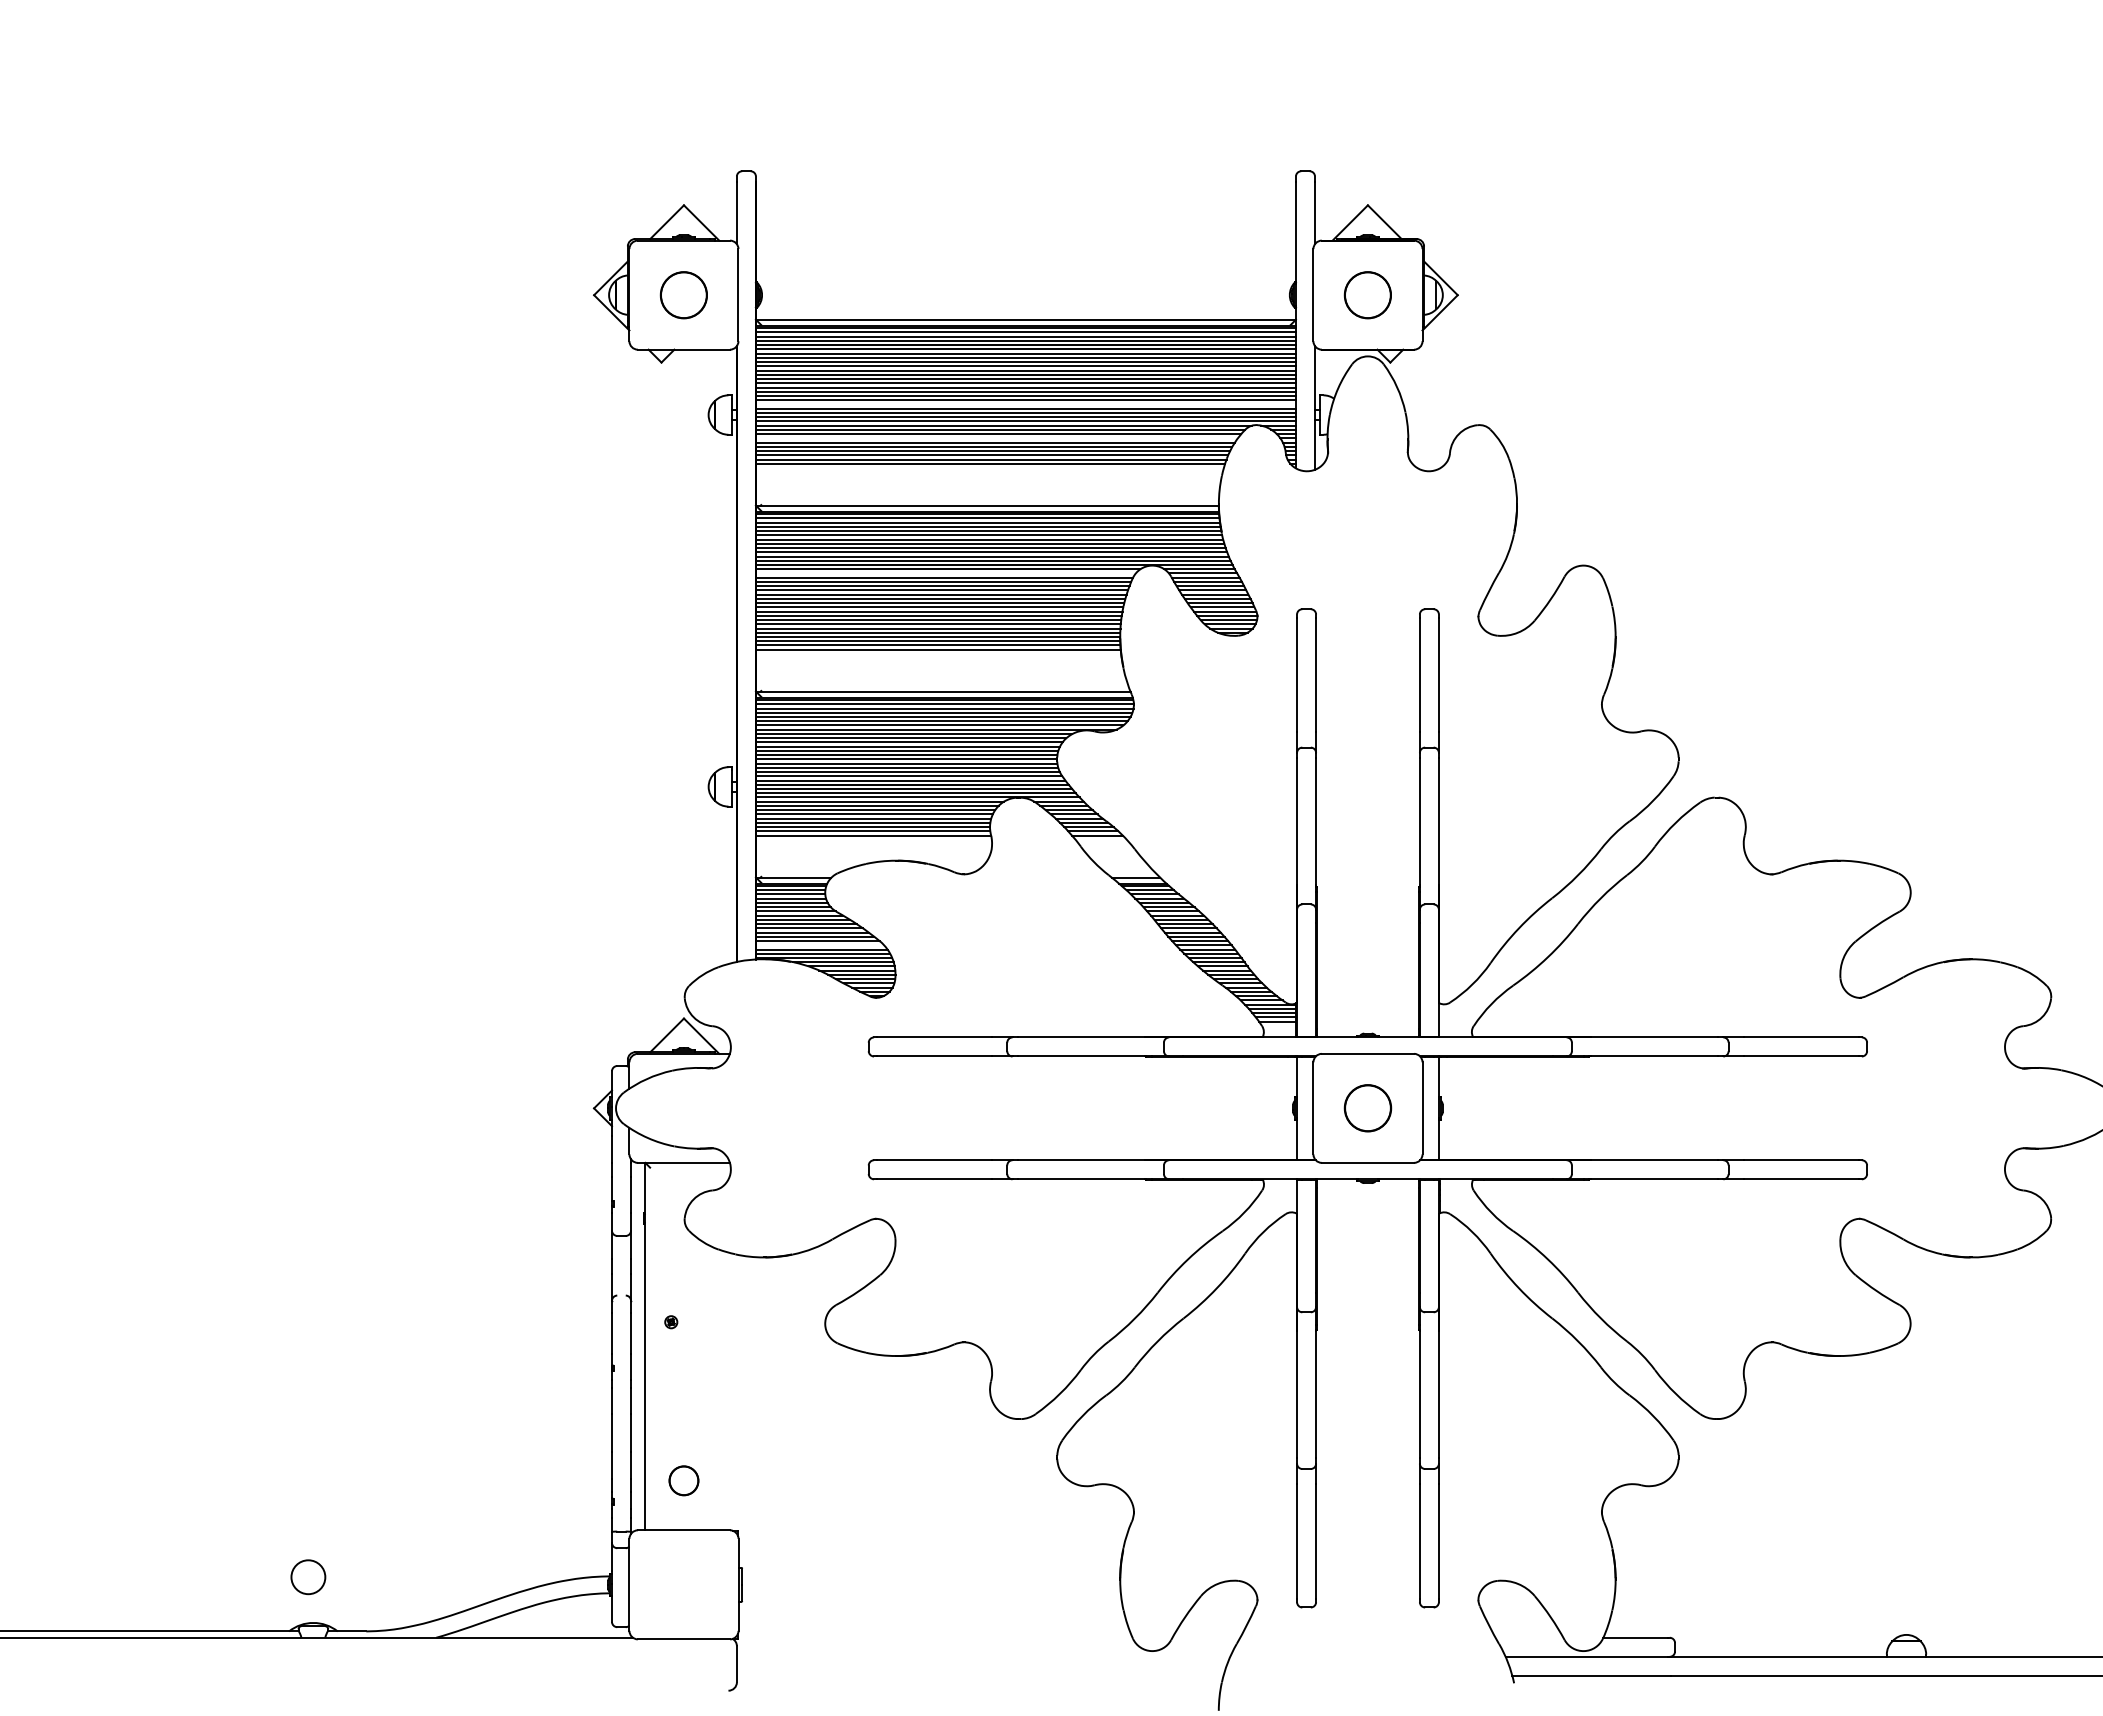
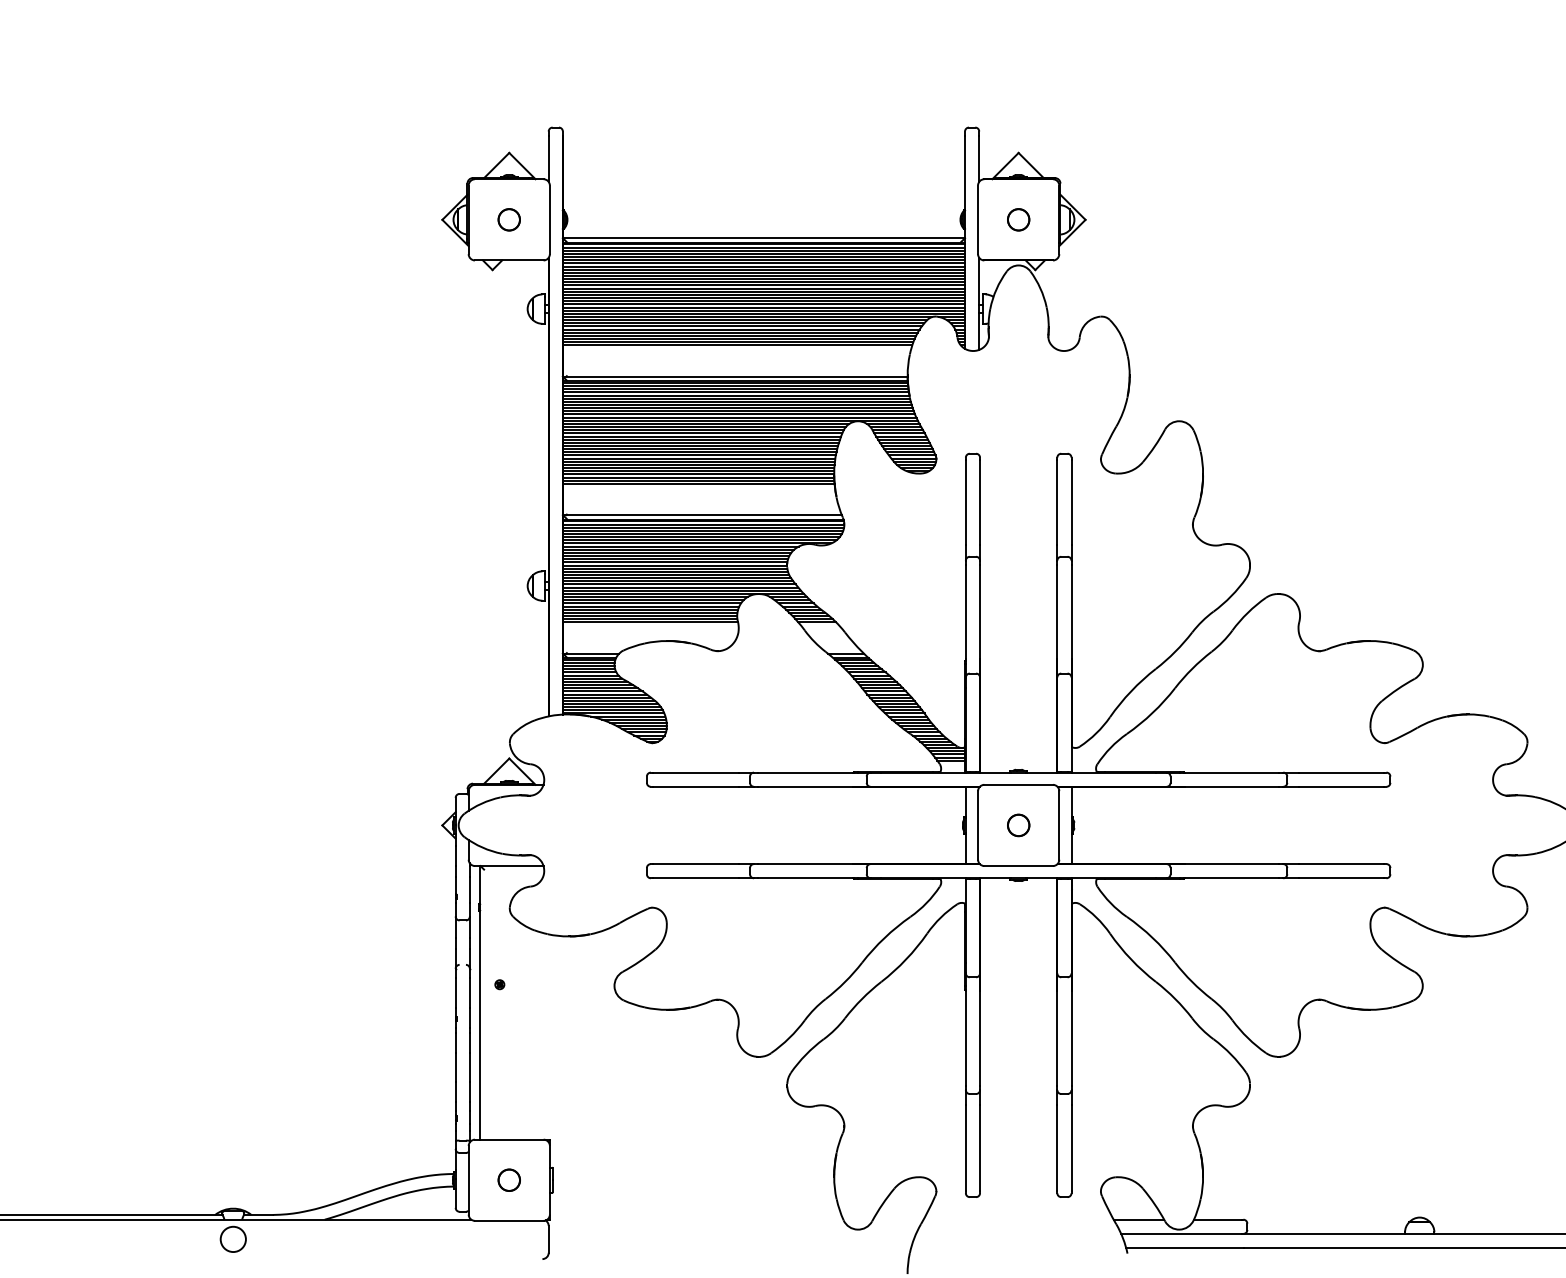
part: (683, 294) -> (508, 219), size x0.62
part: (1367, 294) -> (1018, 219), size x0.62
line: (1025, 404) -> (763, 301), added
line: (996, 438) -> (742, 326), added
line: (945, 573) -> (704, 427), added
line: (819, 945) -> (610, 704), added
circle: (1367, 1108) -> (1018, 825), size x0.62
circle: (683, 1480) -> (508, 1180), moved
circle: (308, 1577) -> (233, 1239), moved
line: (1529, 1637) -> (1138, 1219), added

